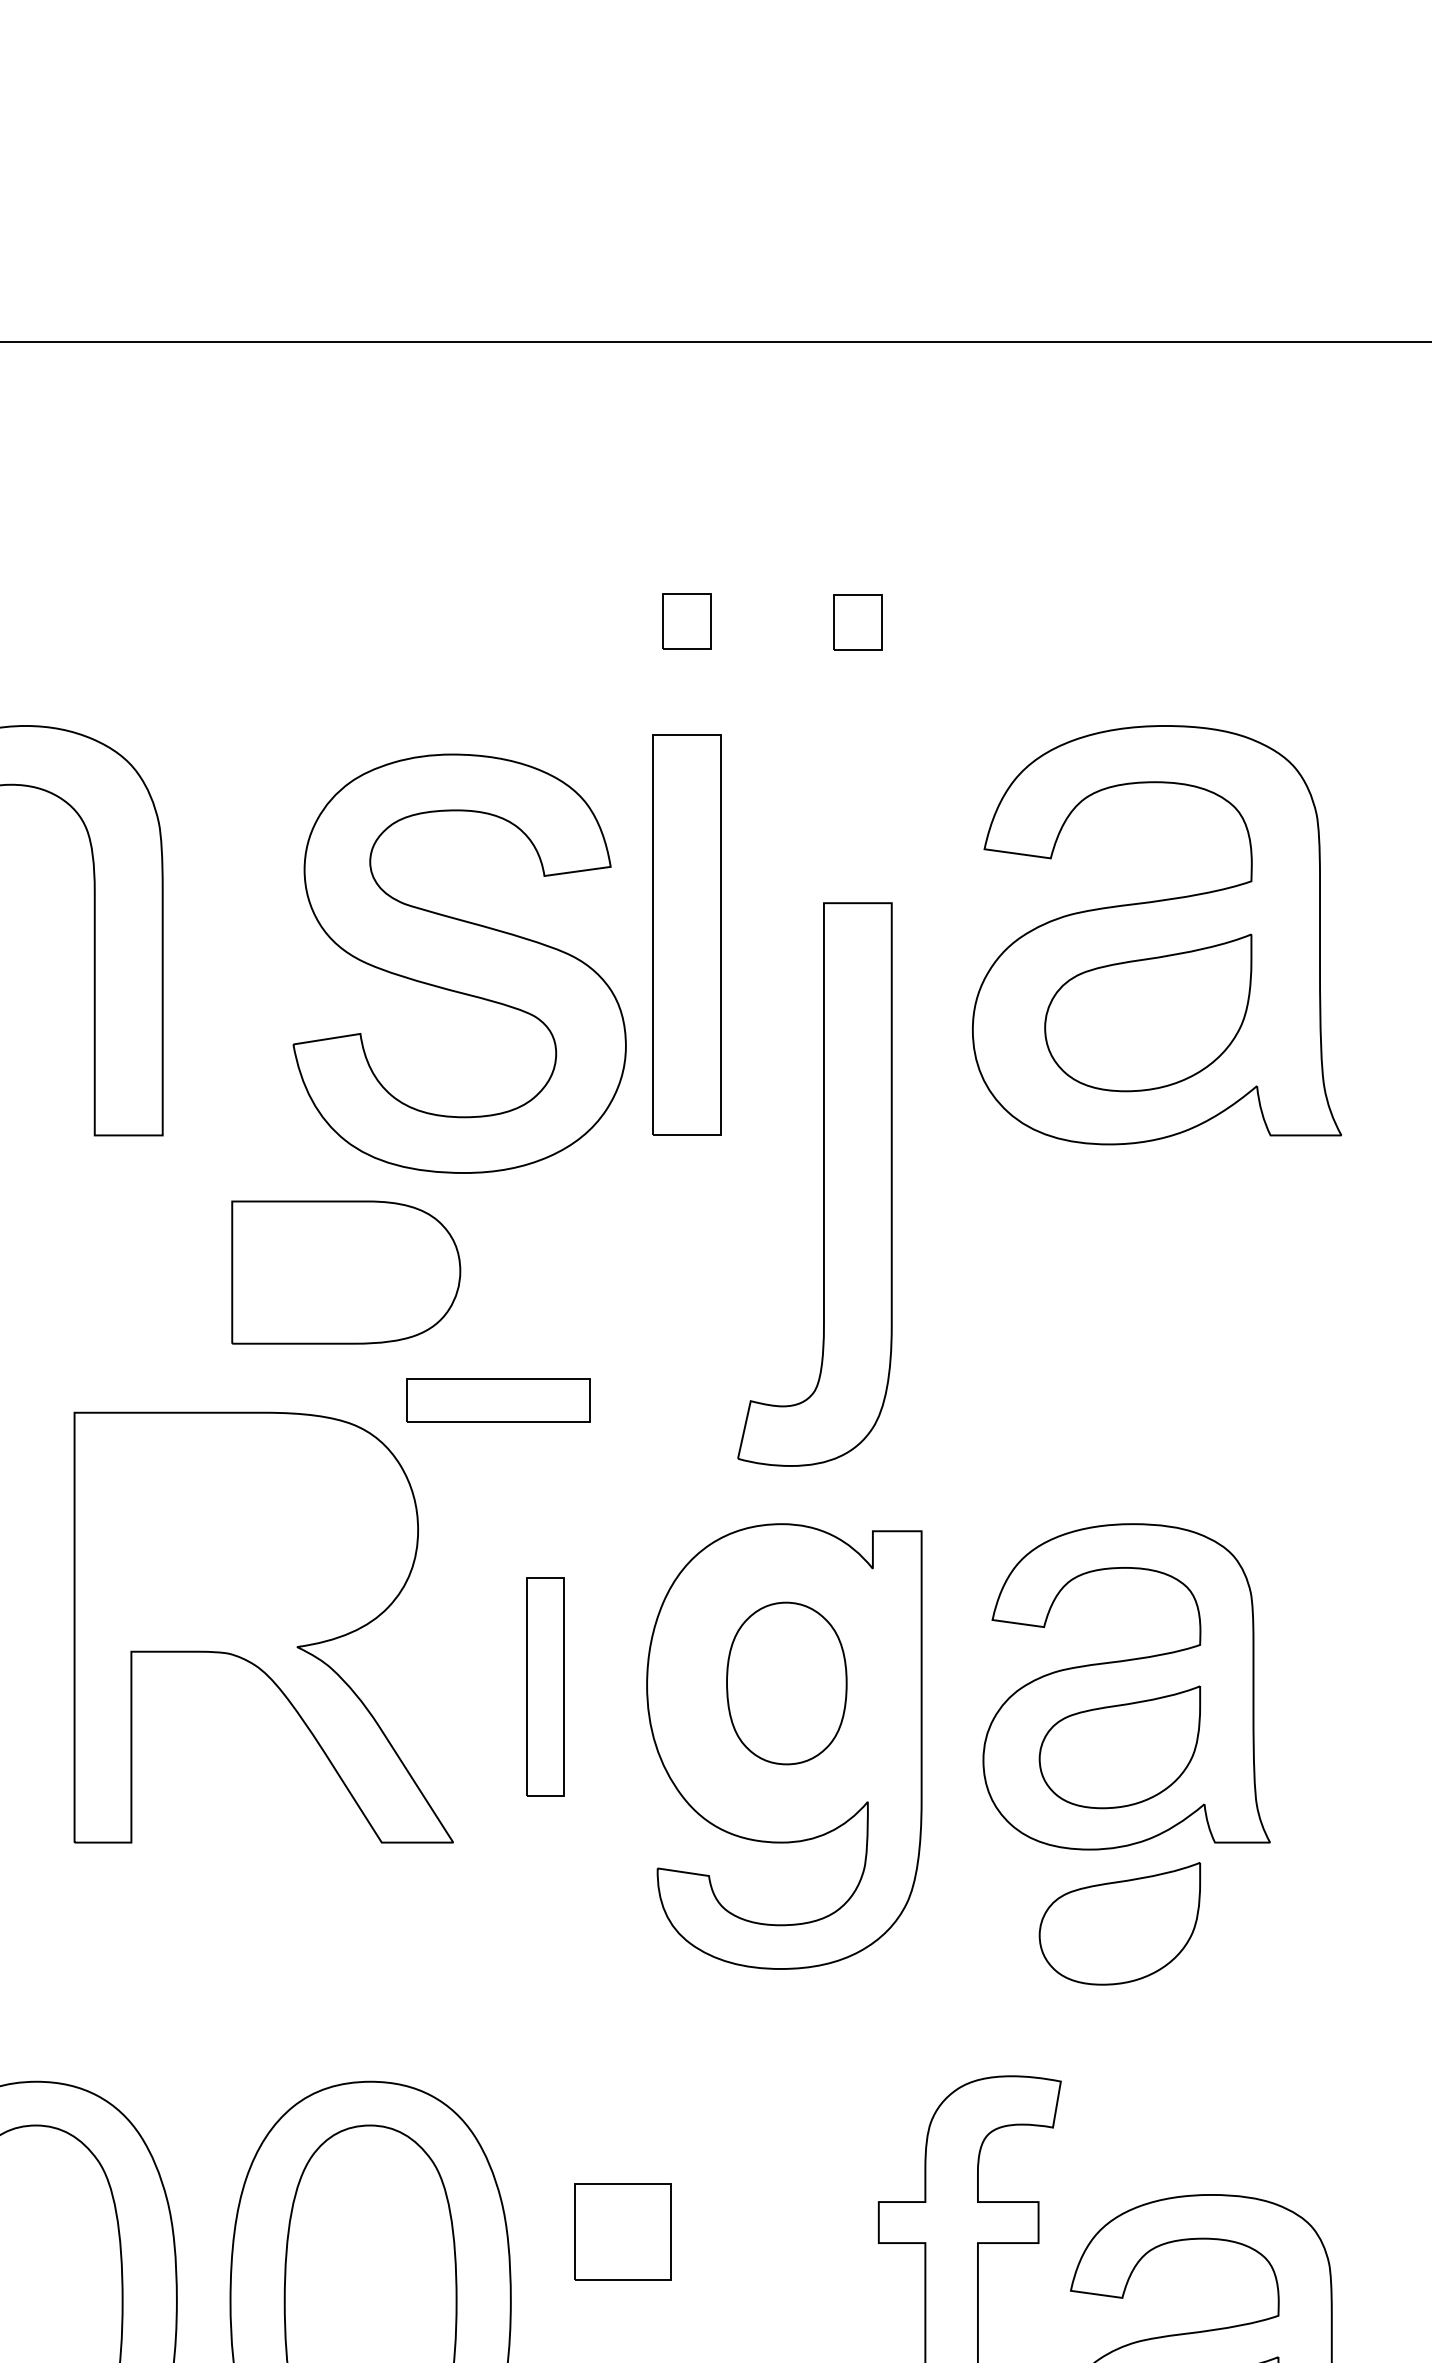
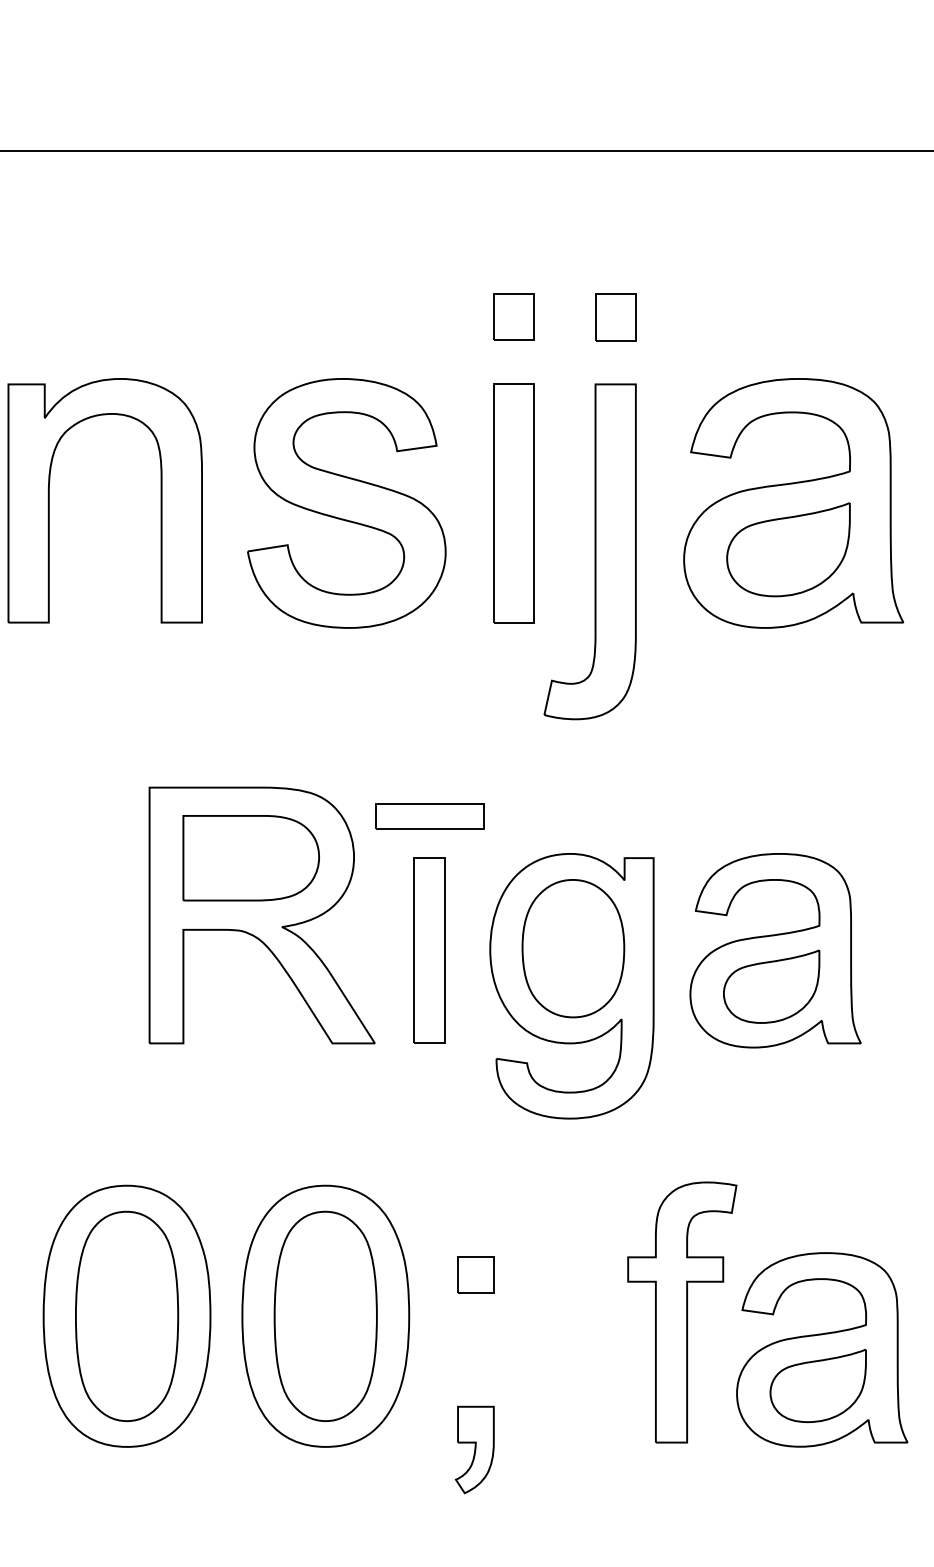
part: (686, 621) -> (513, 316), size x1.43
part: (857, 622) -> (615, 317), size x1.43
part: (459, 963) -> (346, 503), moved
part: (813, 1183) -> (589, 551), moved
part: (344, 1273) -> (250, 858), moved
part: (497, 1400) -> (429, 816), moved
part: (786, 1683) -> (573, 948), size x1.43
part: (544, 1686) -> (429, 950), size x1.43
part: (1119, 1923) -> (771, 1091), removed
part: (622, 2230) -> (475, 1274), size x0.62

